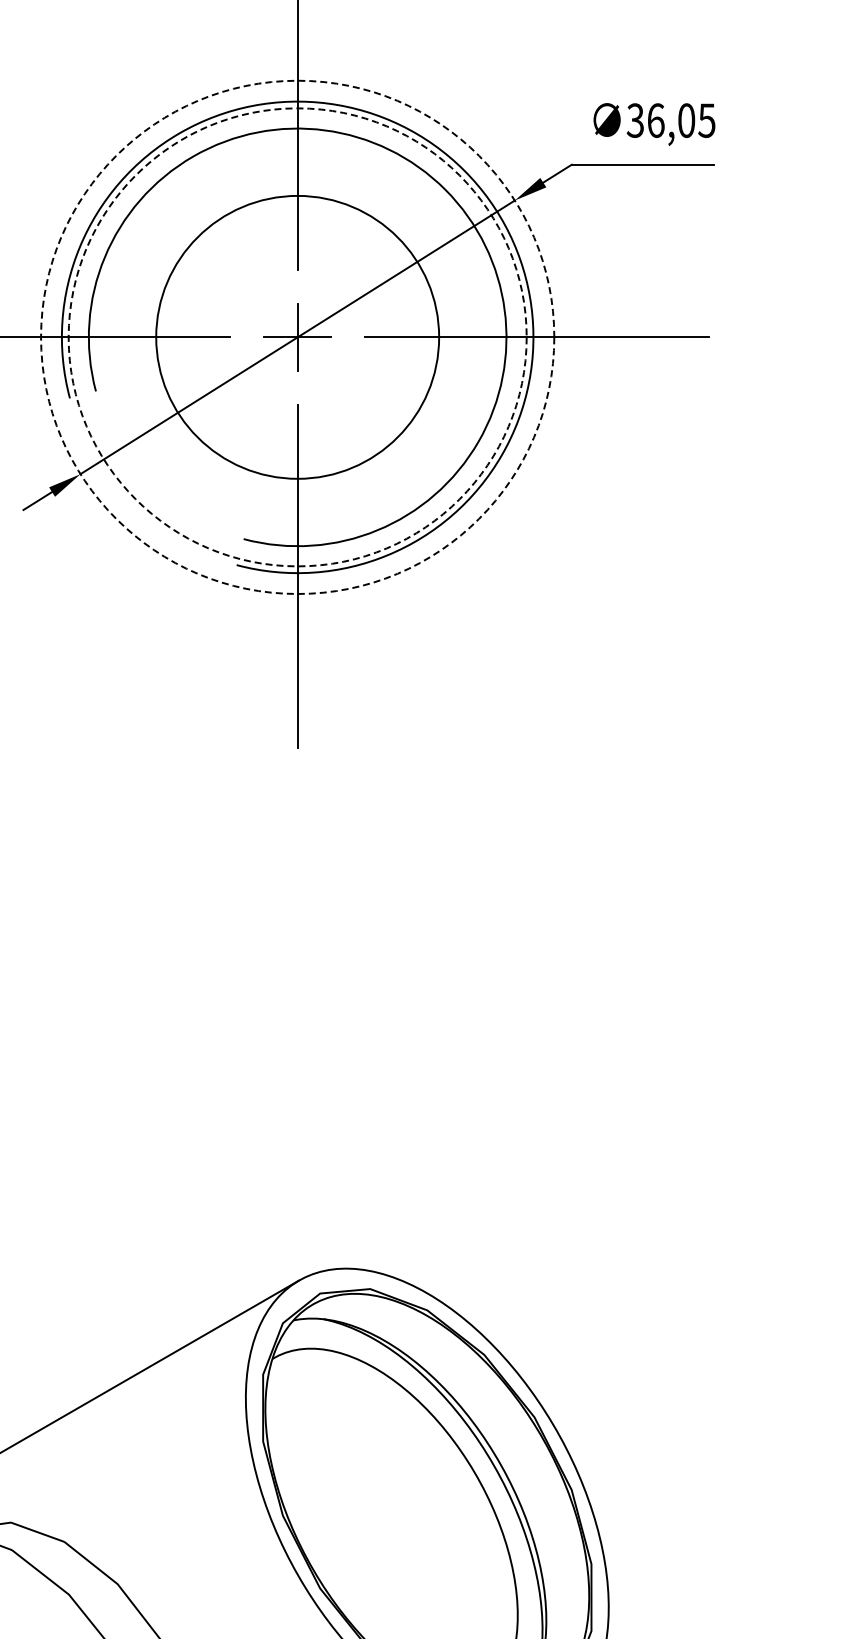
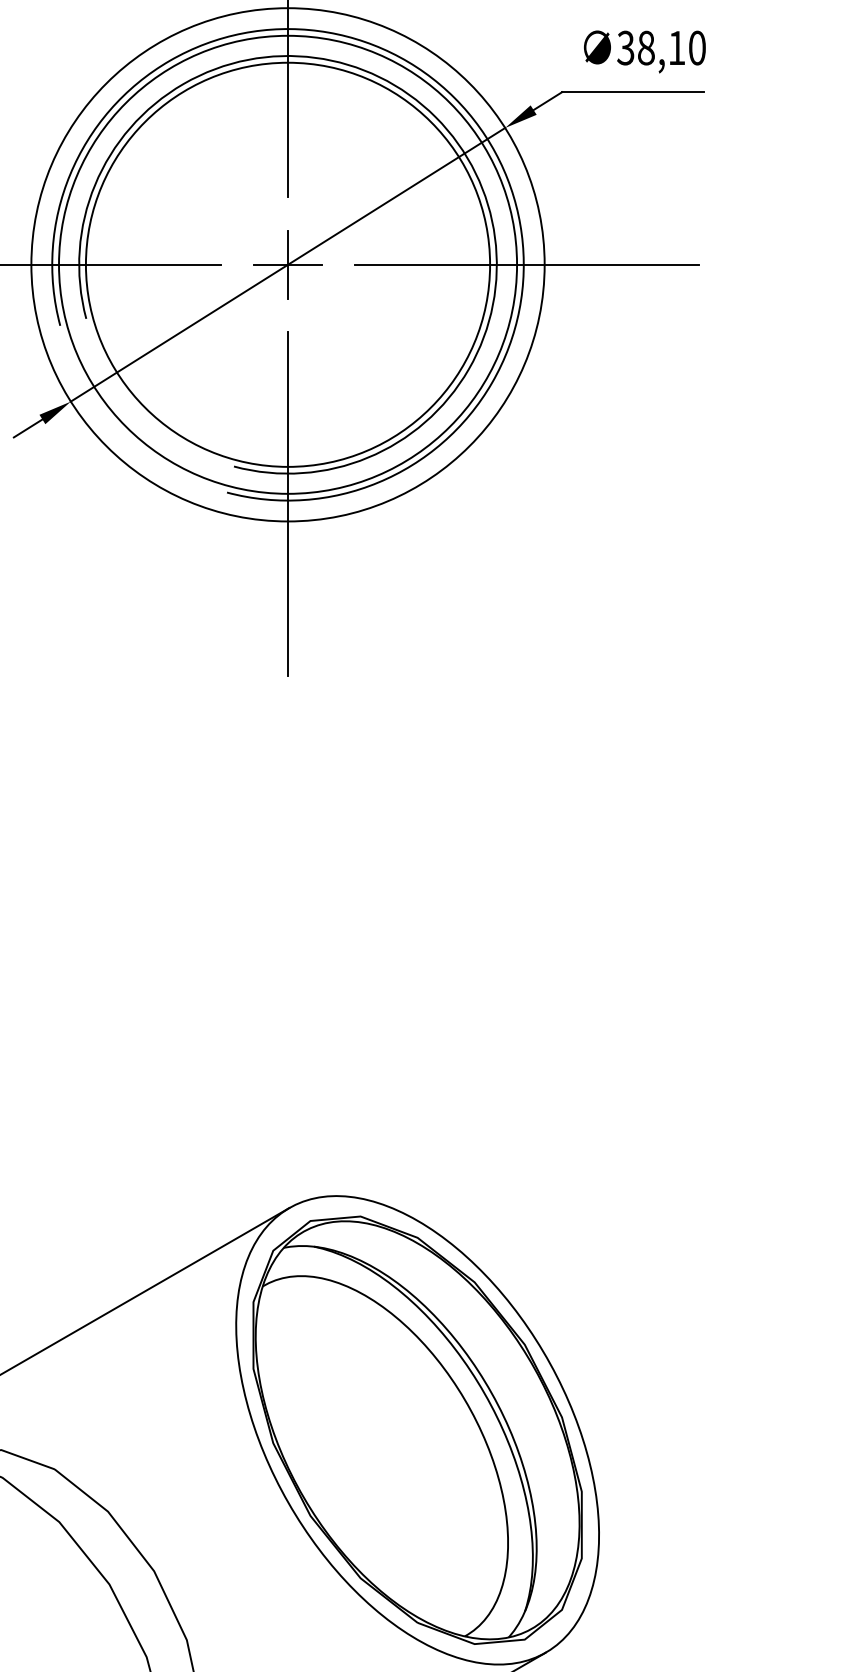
text: (681, 120) -> (671, 47), 36,05 -> 38,10
circle: (297, 337) -> (287, 264), dashed -> solid
circle: (297, 337) -> (287, 264), size x1.43
circle: (298, 337) -> (288, 264), dashed -> solid

